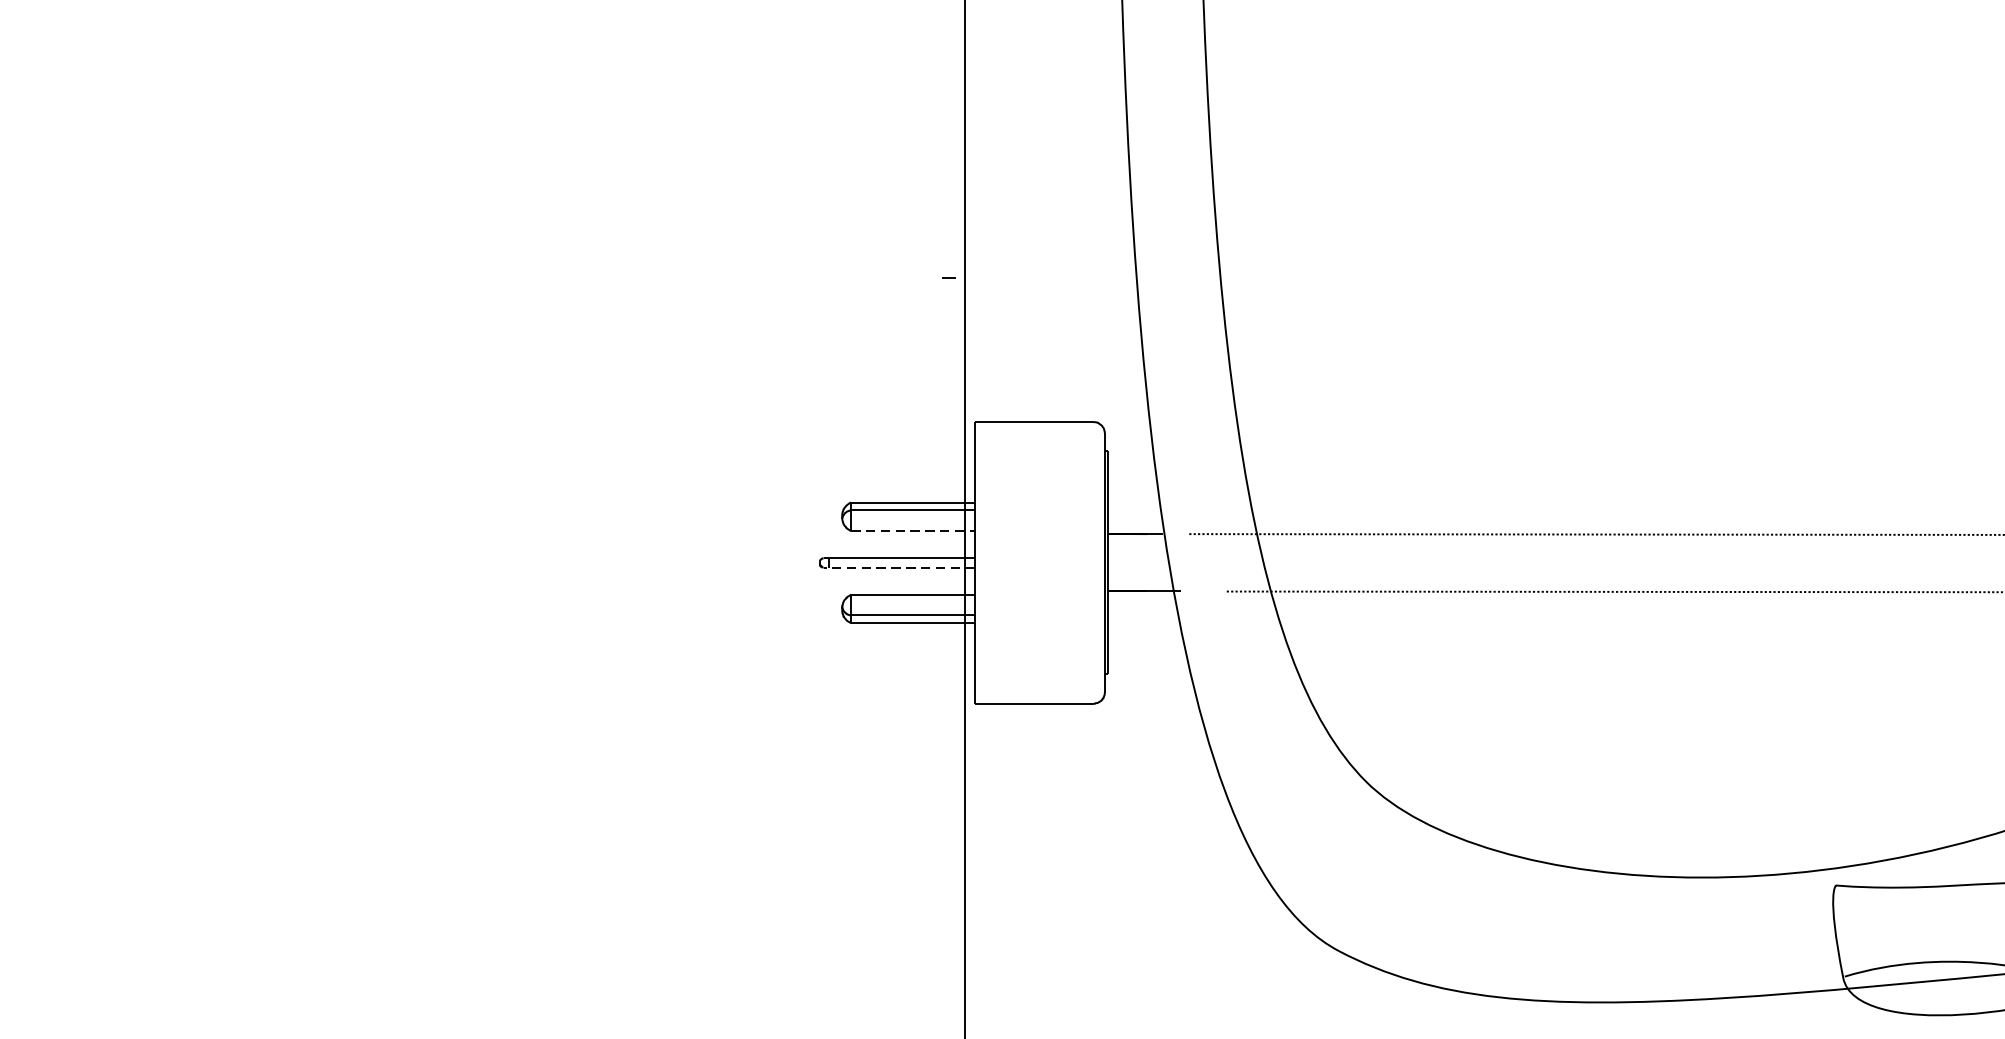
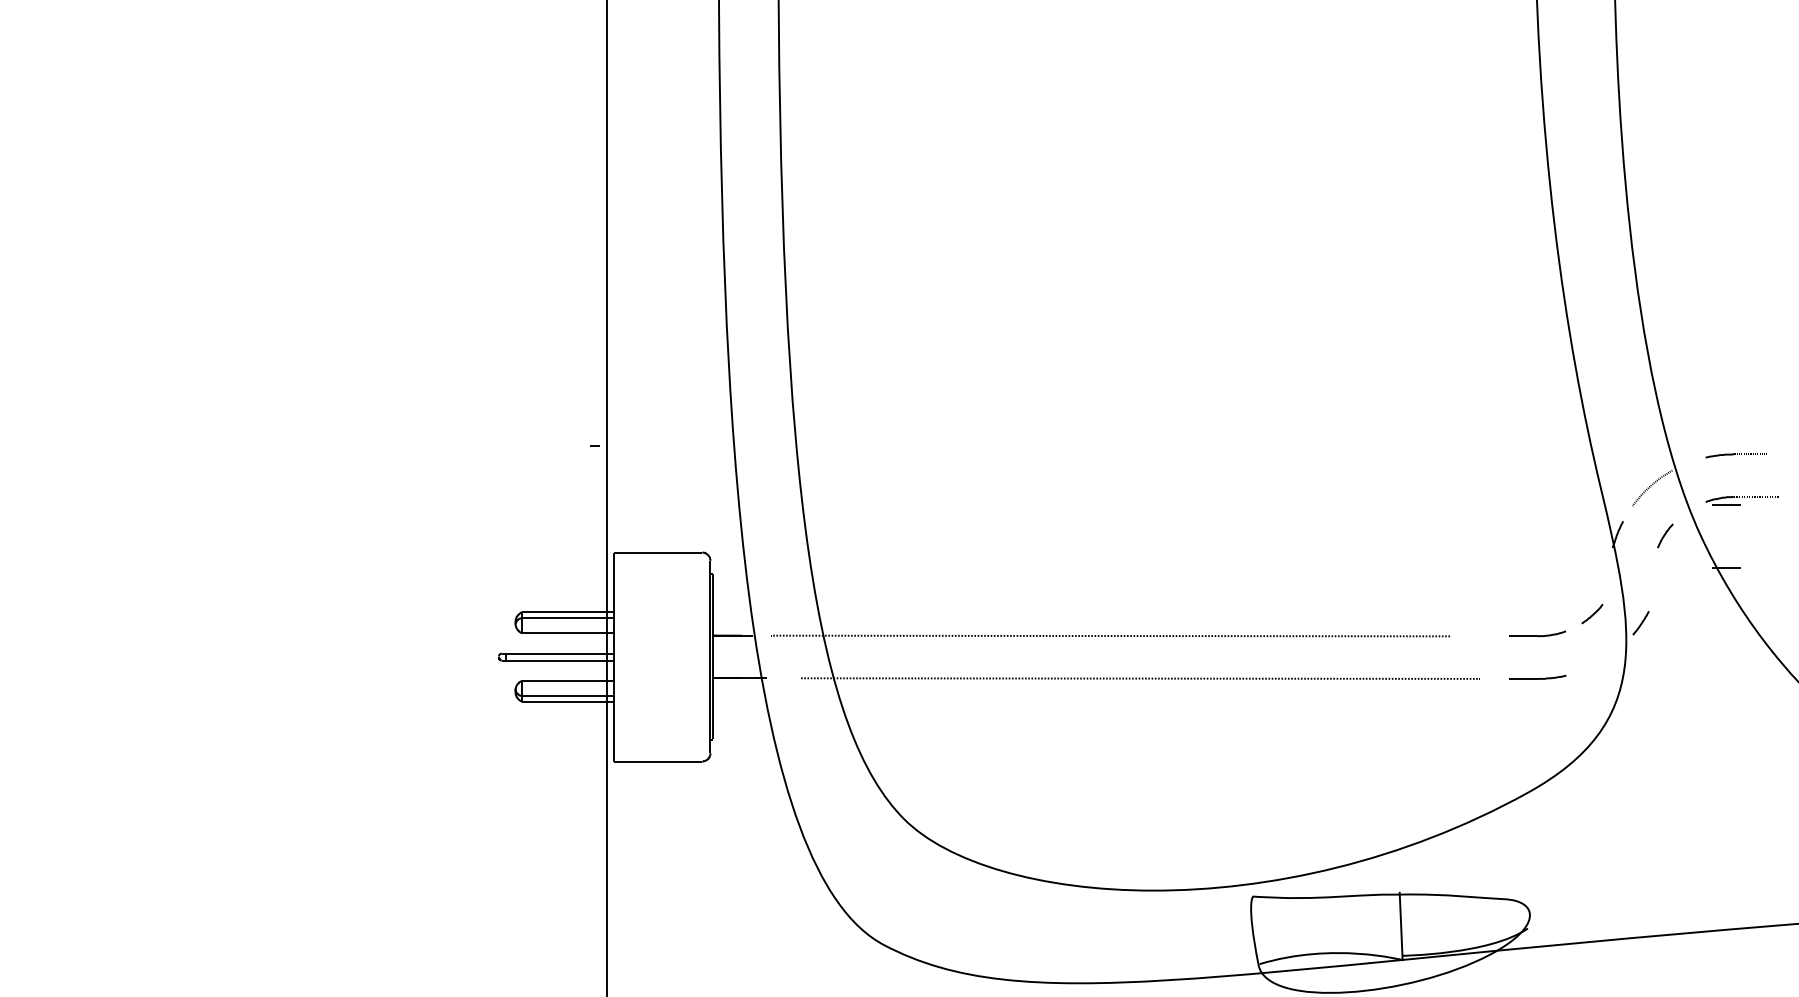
line: (913, 531) -> (568, 633), dashed -> solid
line: (898, 567) -> (557, 660), dashed -> solid

